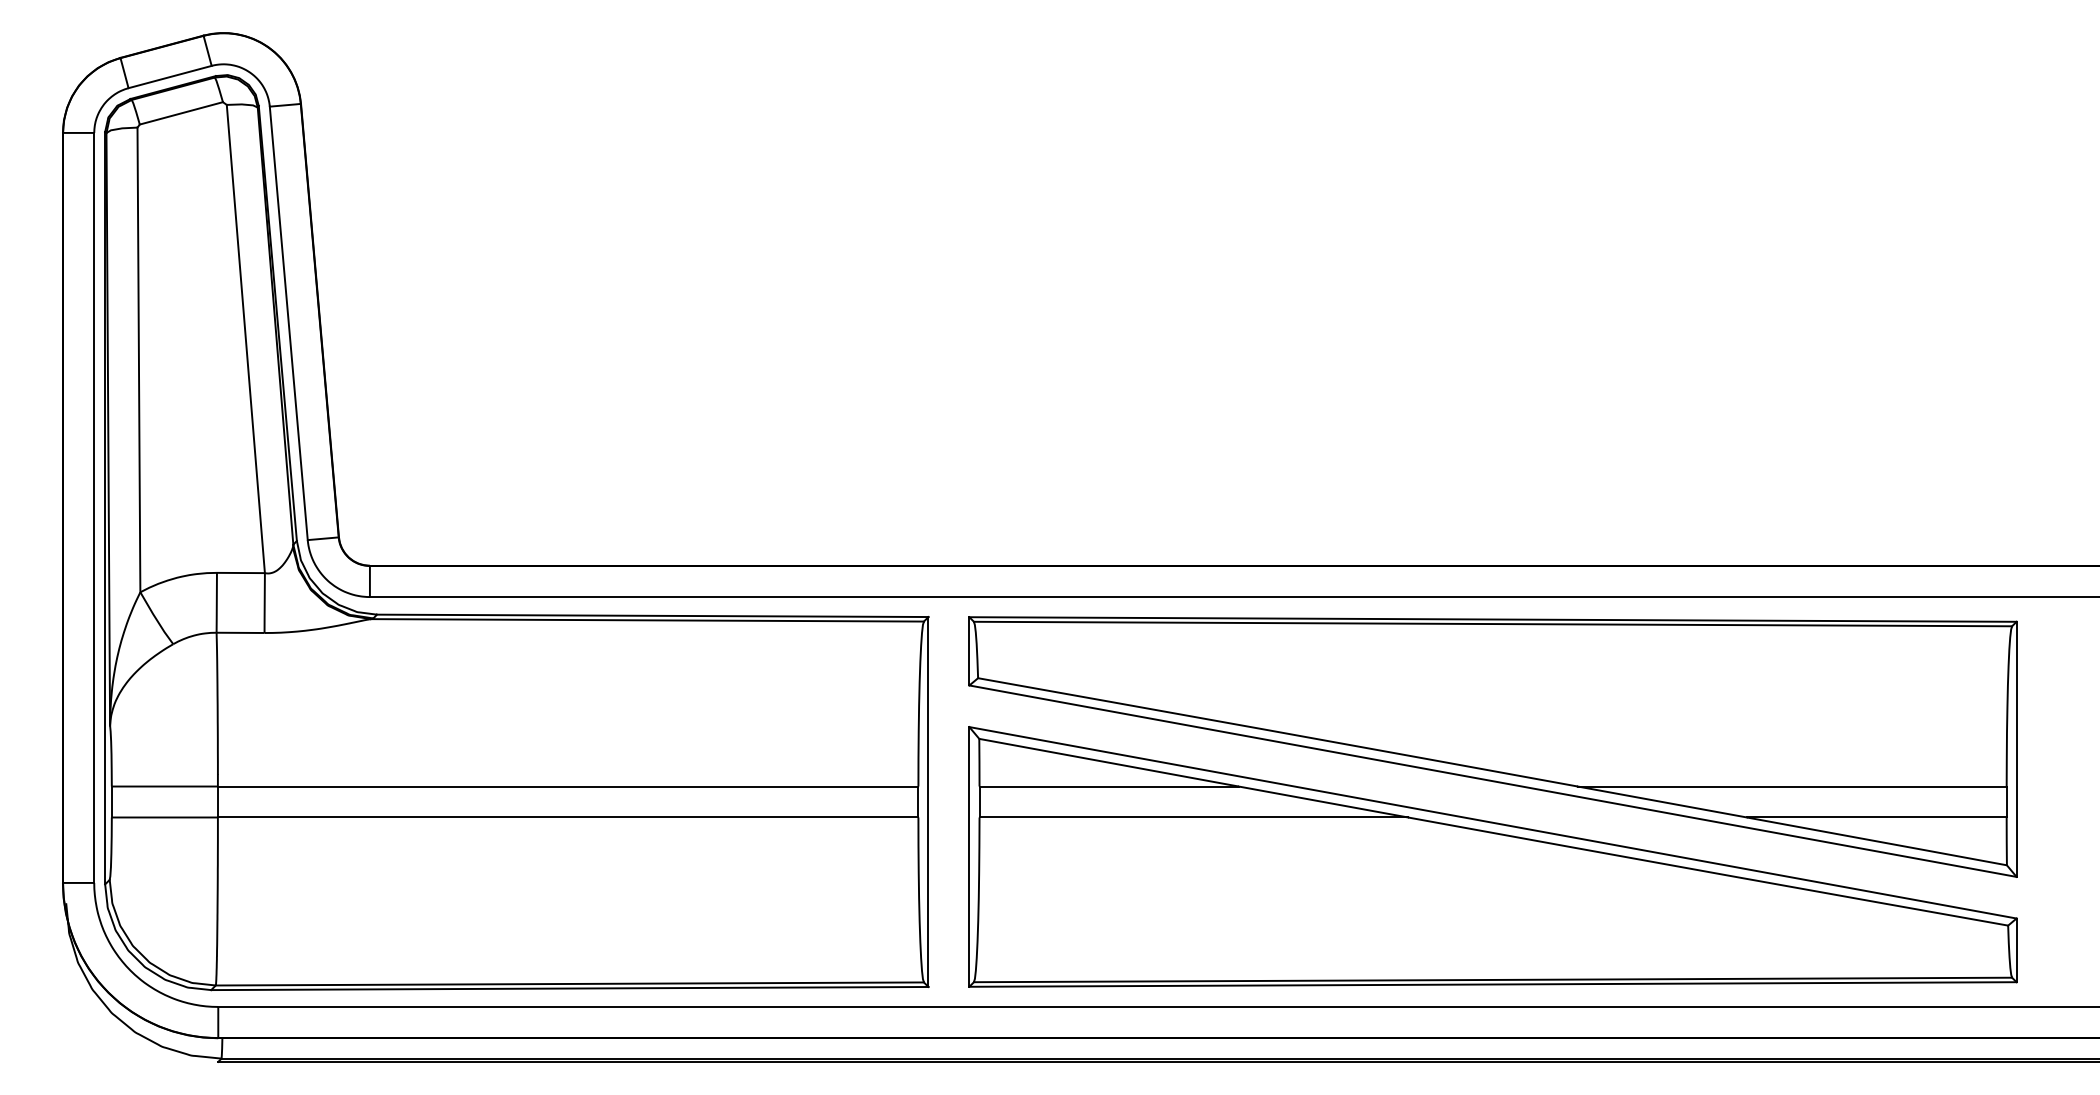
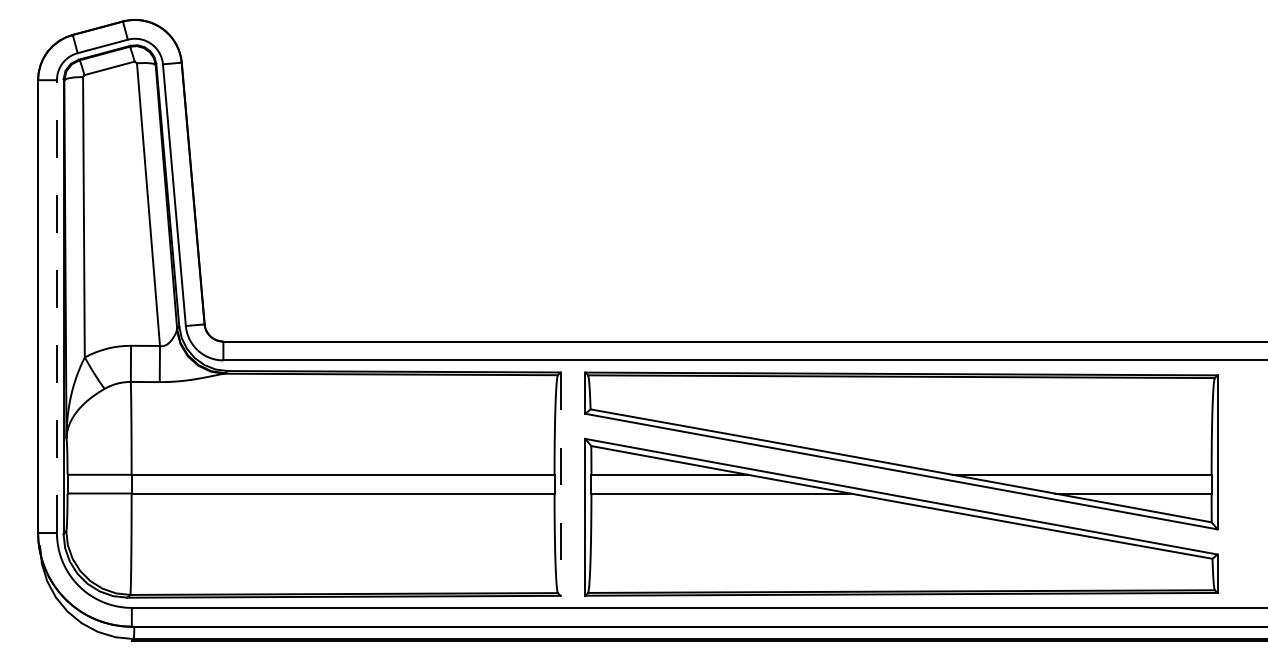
line: (93, 507) -> (56, 306), solid -> dashed
line: (928, 802) -> (560, 484), solid -> dashed

